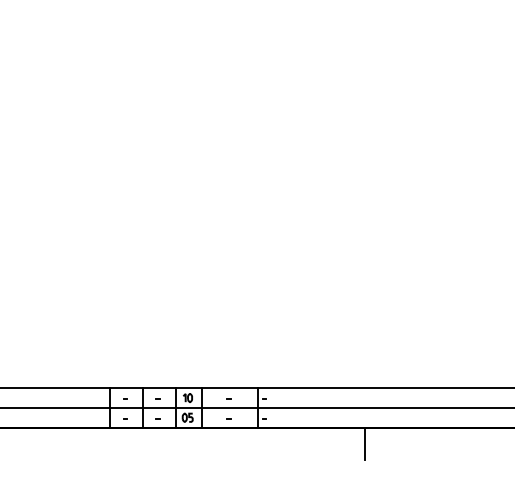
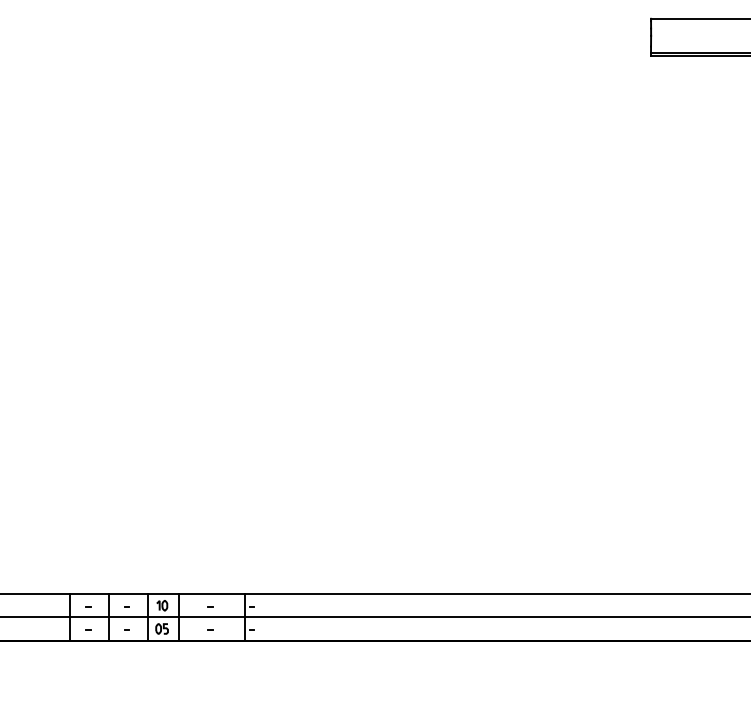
line: (364, 443) -> (370, 659), removed

